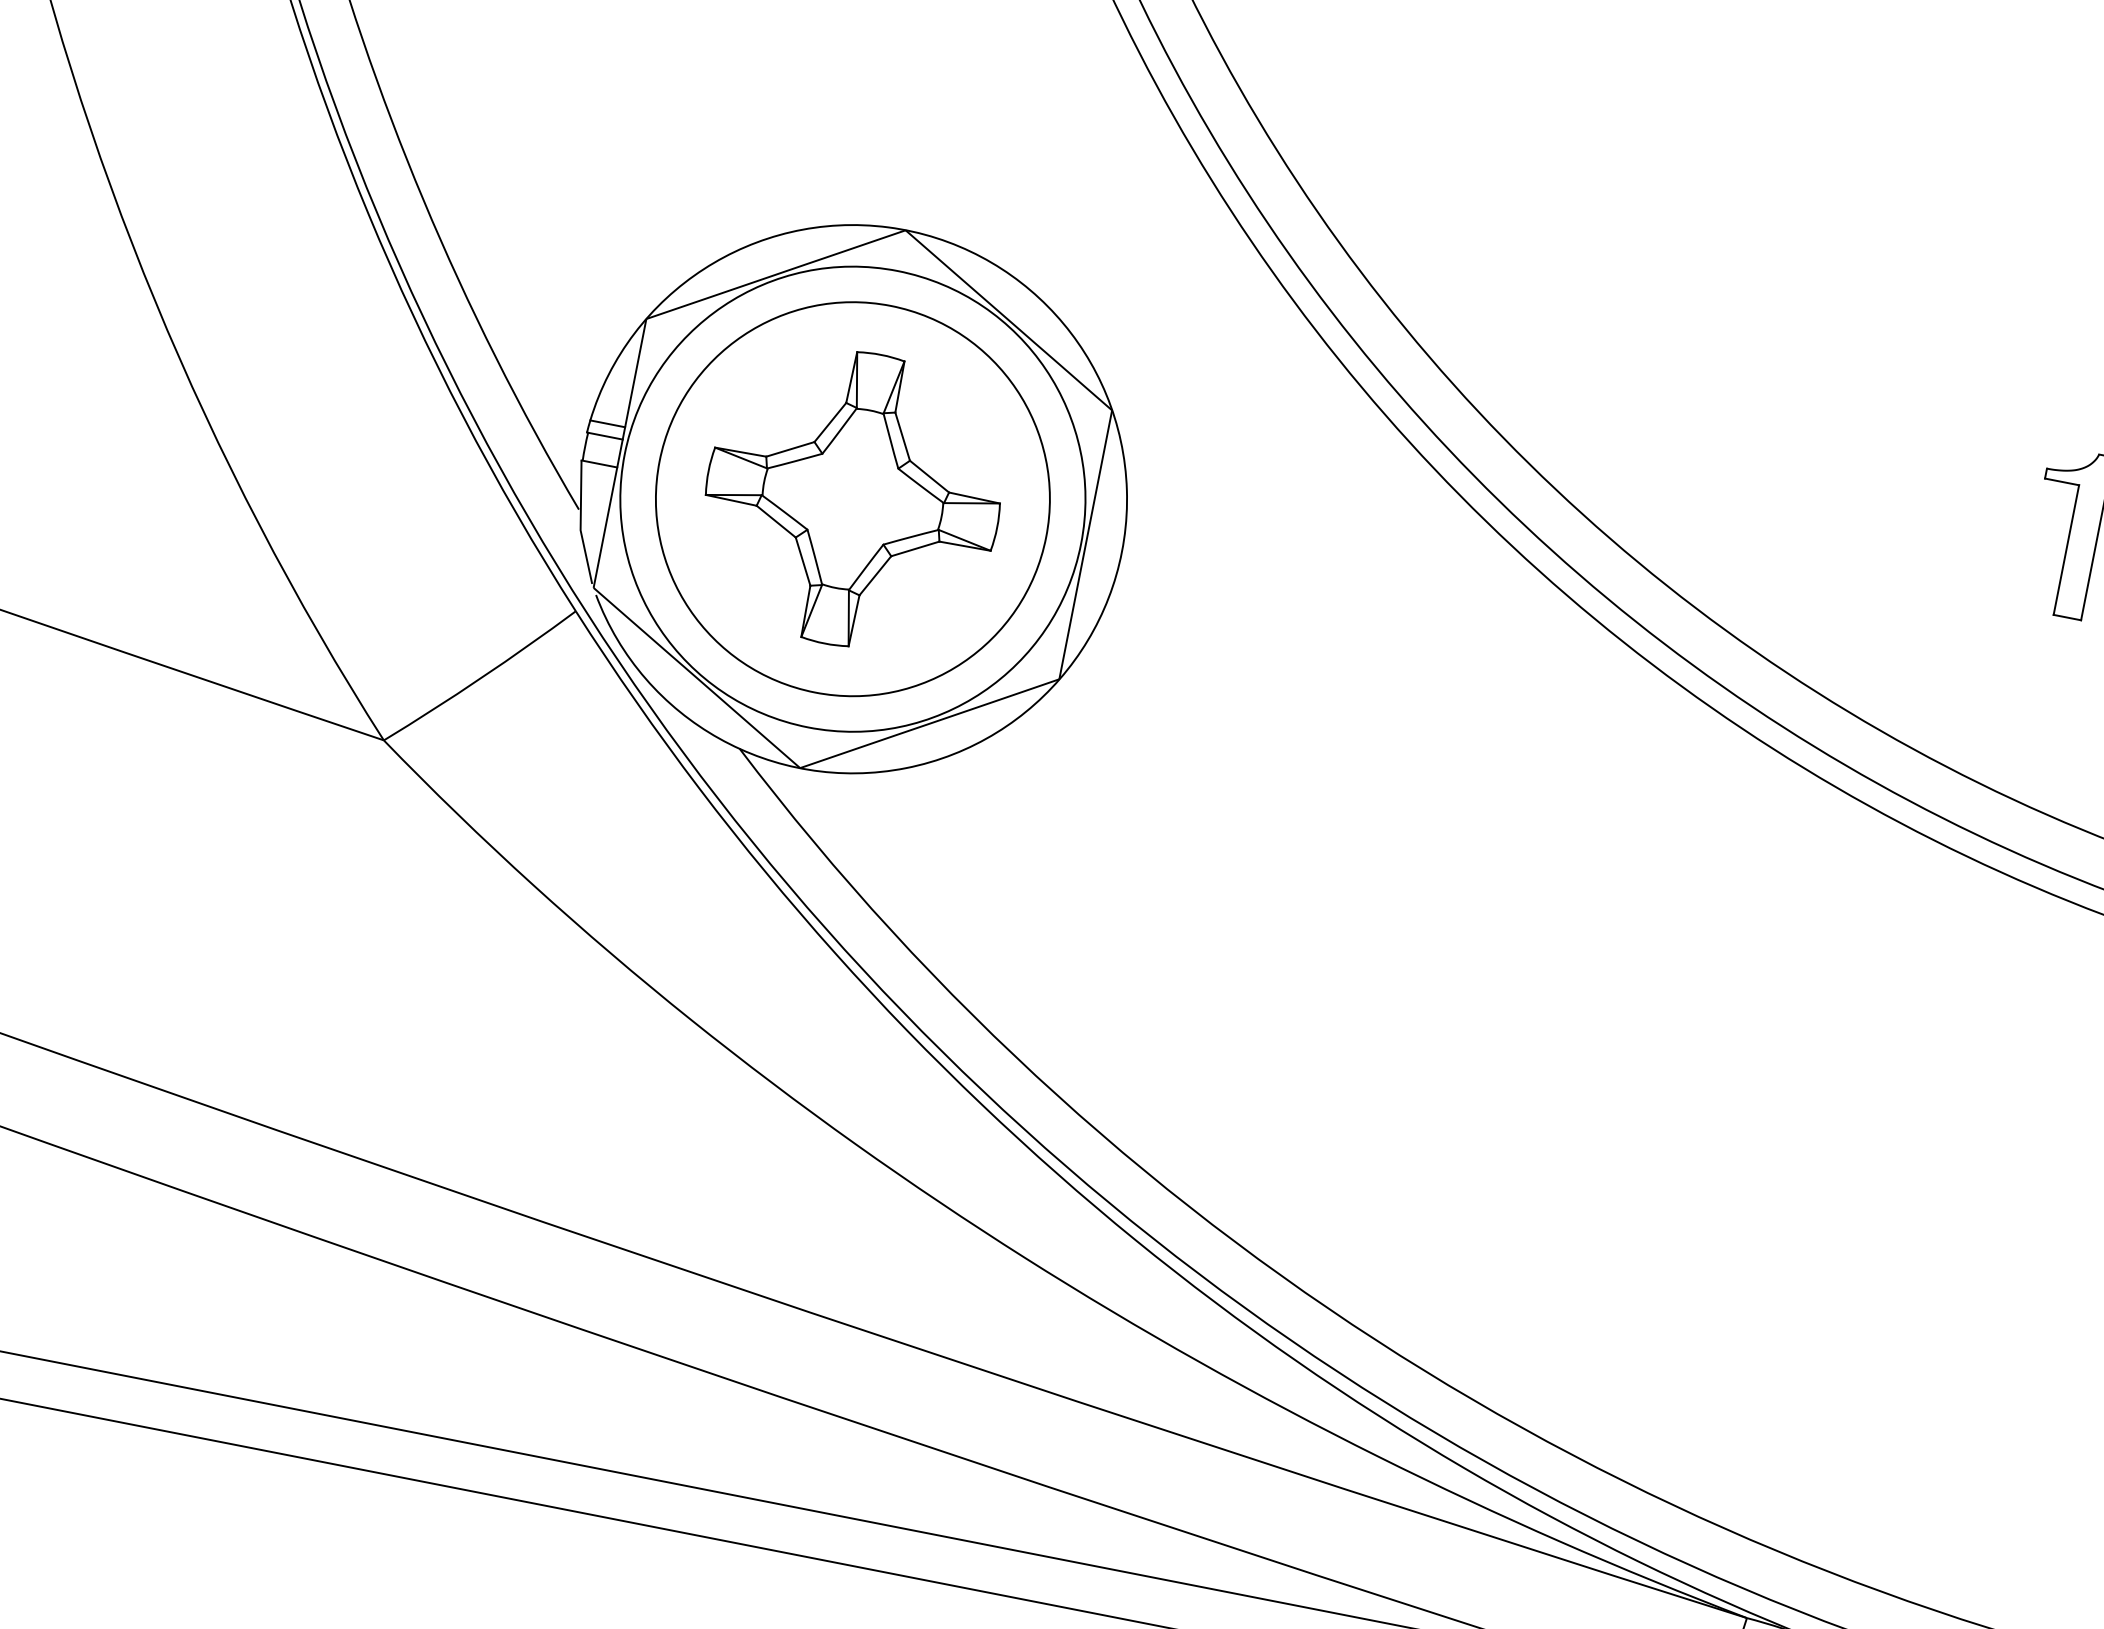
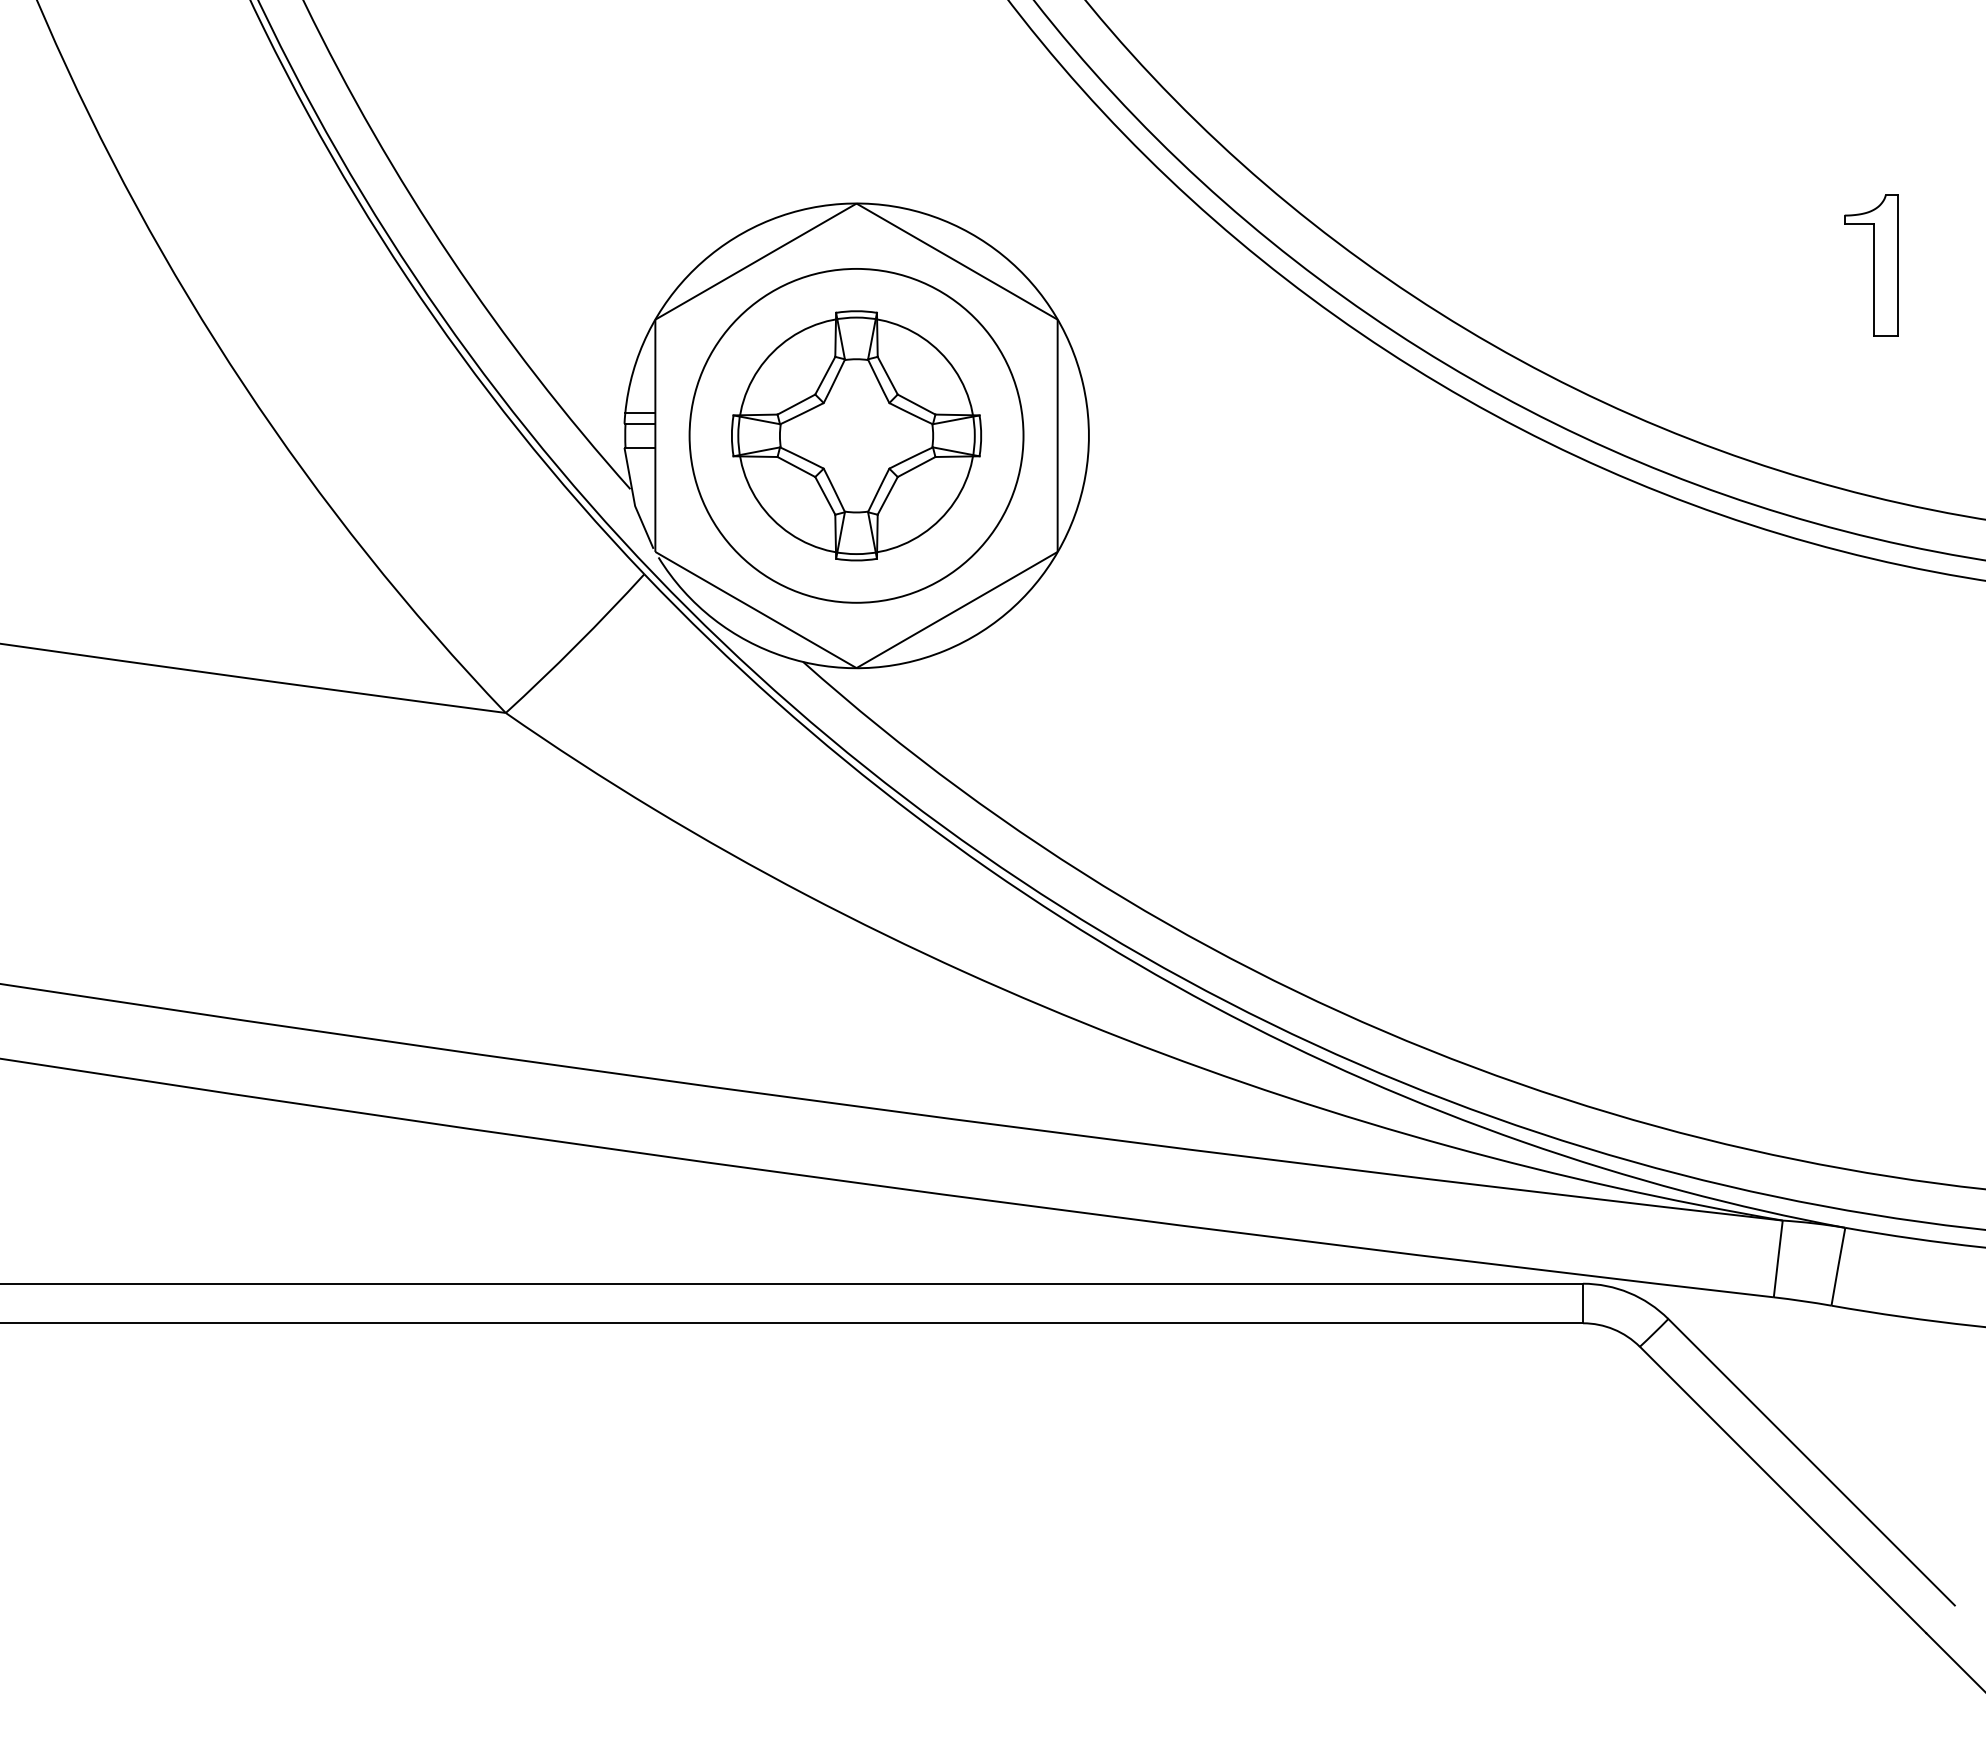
circle: (852, 498) -> (856, 435), size x0.6

